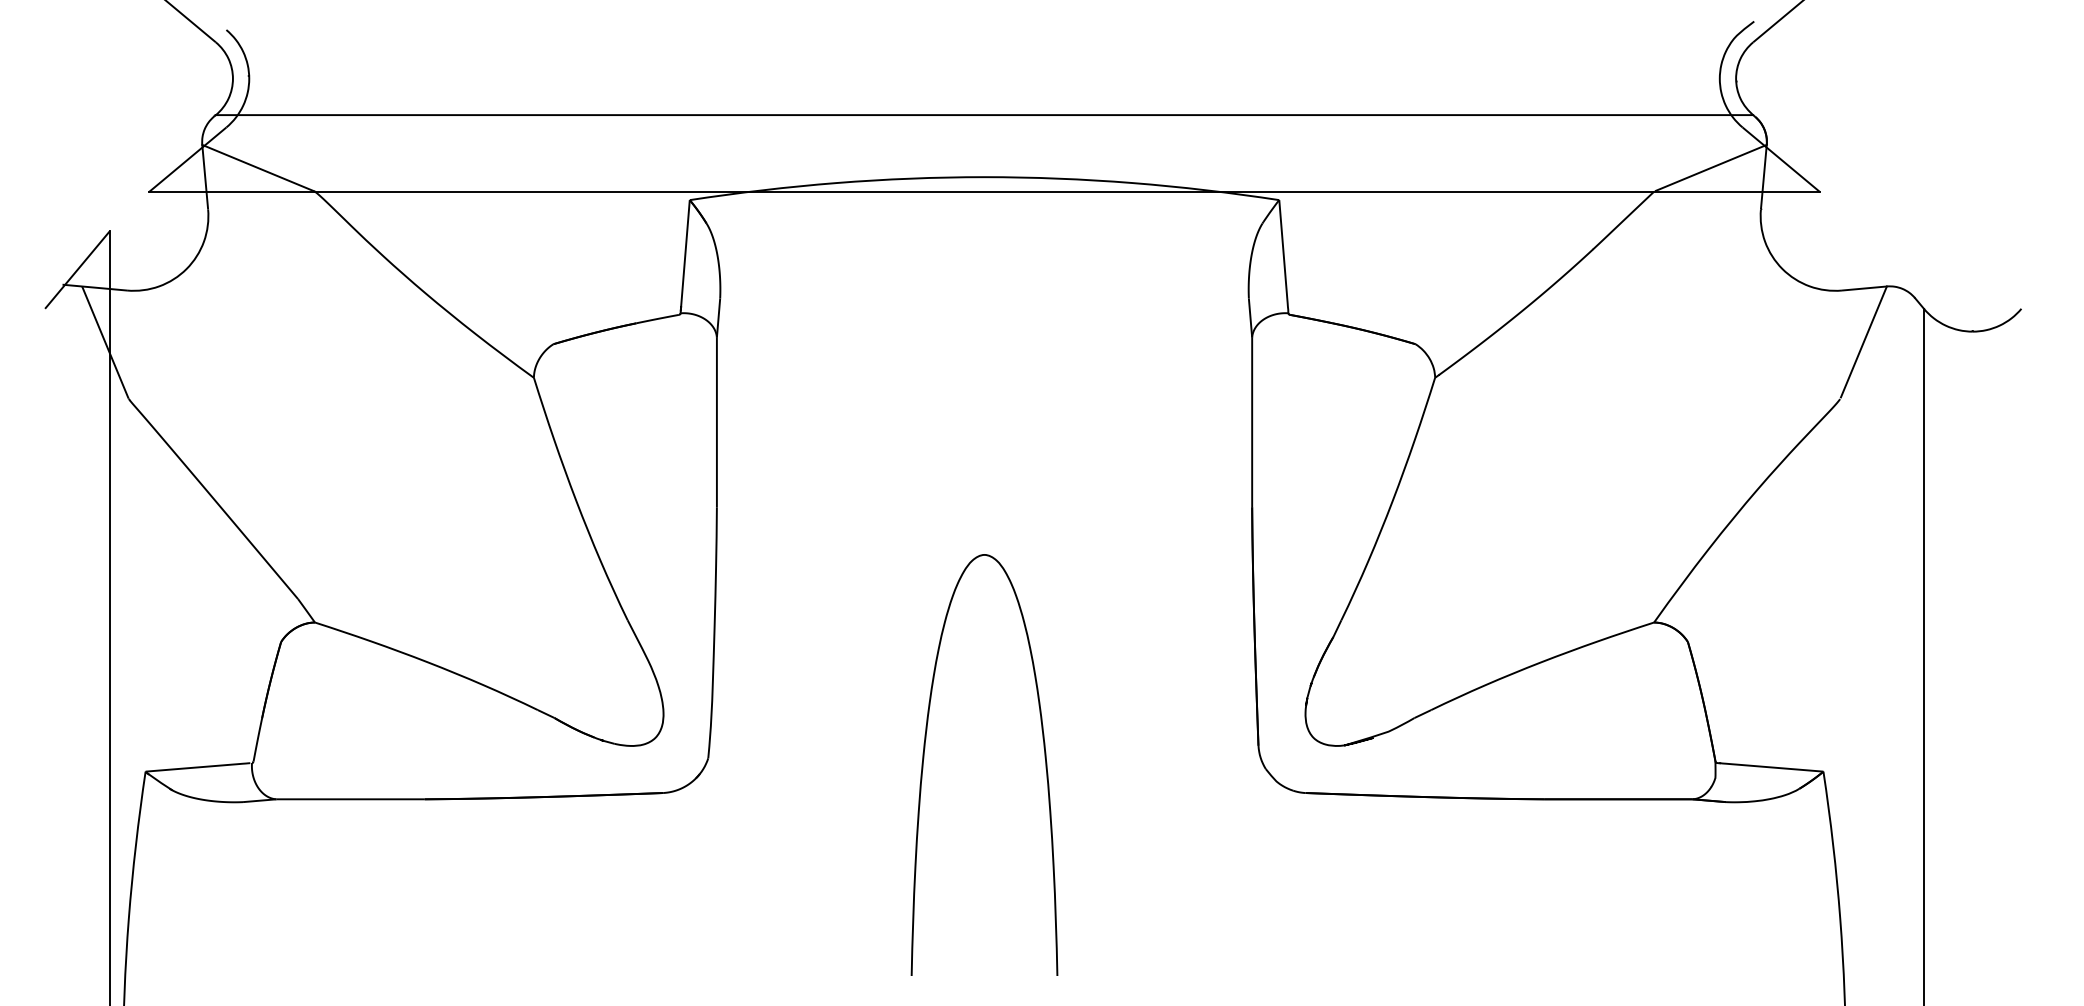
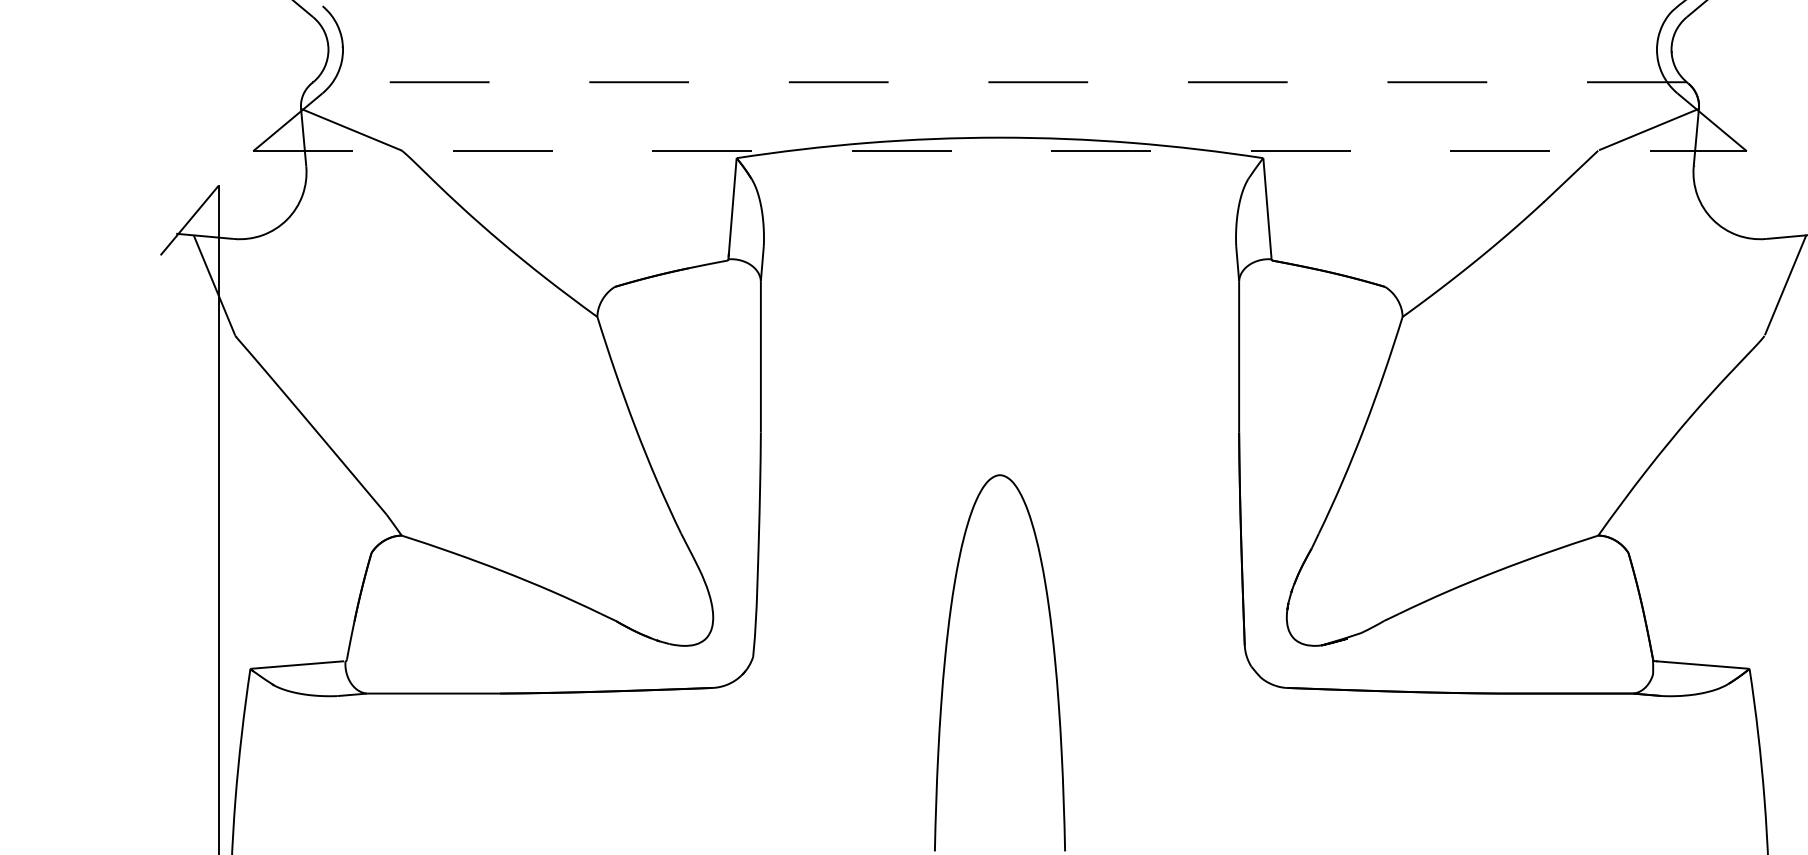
line: (984, 115) -> (999, 82), solid -> dashed
line: (984, 192) -> (999, 151), solid -> dashed

